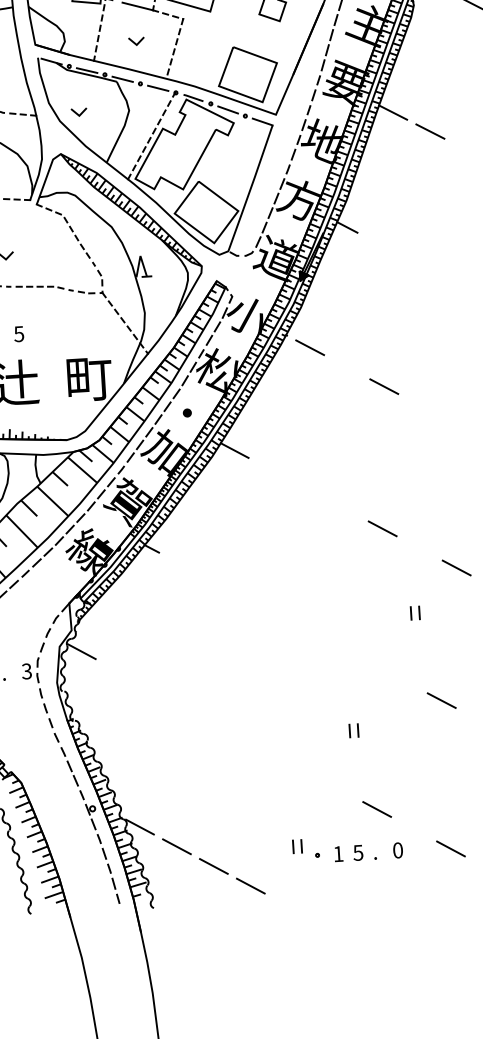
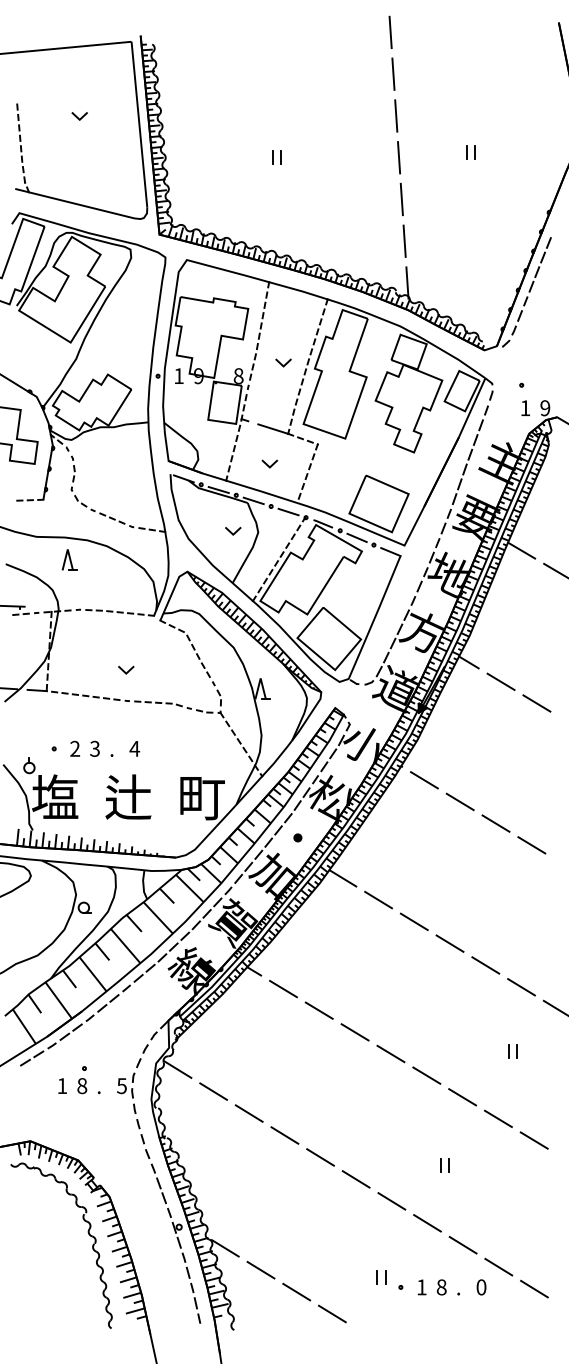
line: (78, 113) -> (232, 532), moved
line: (380, 244) -> (500, 681), added
line: (417, 264) -> (536, 703), added
text: (18, 333) -> (134, 748), 5 -> 4
line: (346, 366) -> (459, 801), added
line: (420, 406) -> (531, 845), added
line: (271, 469) -> (378, 899), added
line: (307, 489) -> (413, 921), added
line: (345, 509) -> (449, 943), added
line: (419, 548) -> (521, 987), added
line: (182, 564) -> (283, 988), added
line: (218, 584) -> (318, 1010), added
line: (255, 603) -> (354, 1032), added
line: (292, 622) -> (390, 1053), added
line: (330, 642) -> (426, 1075), added
line: (367, 662) -> (462, 1097), added
text: (26, 670) -> (121, 1085), 3 -> 5
line: (118, 671) -> (213, 1091), added
line: (404, 680) -> (498, 1118), added
line: (154, 691) -> (248, 1113), added
line: (192, 710) -> (284, 1135), added
line: (229, 730) -> (320, 1157), added
line: (265, 750) -> (355, 1179), added
line: (302, 770) -> (391, 1201), added
line: (340, 789) -> (427, 1223), added
line: (413, 828) -> (498, 1266), added
text: (358, 853) -> (441, 1287), 5 -> 8

